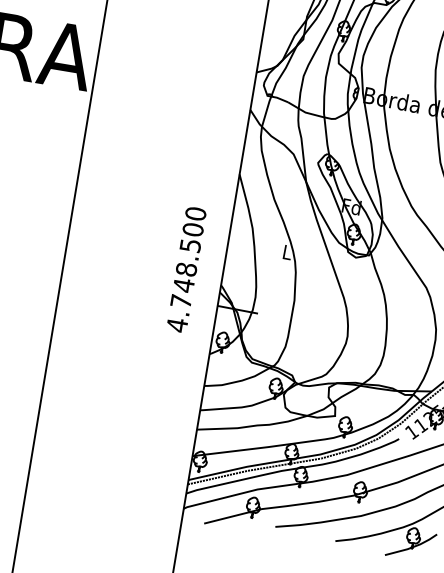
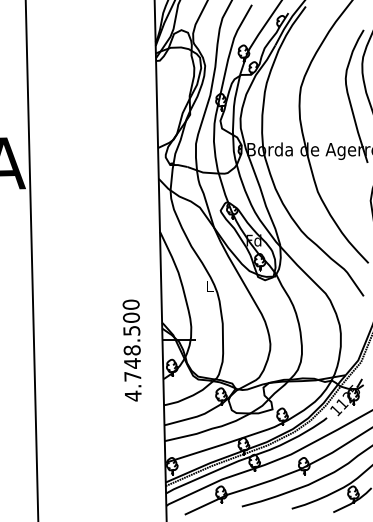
text: (185, 269) -> (131, 350), moved

